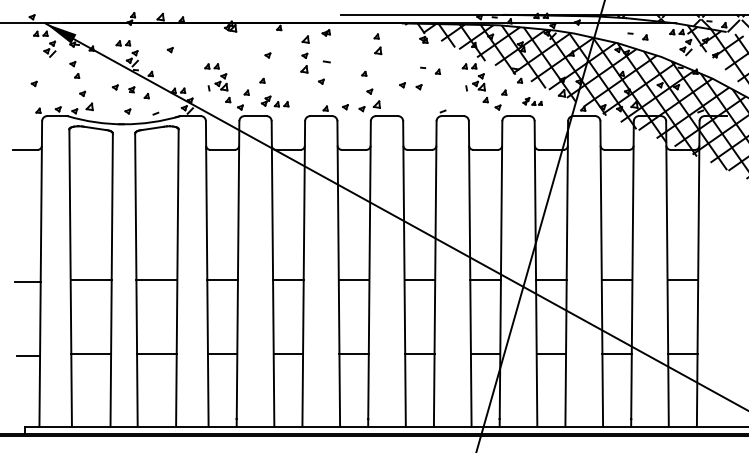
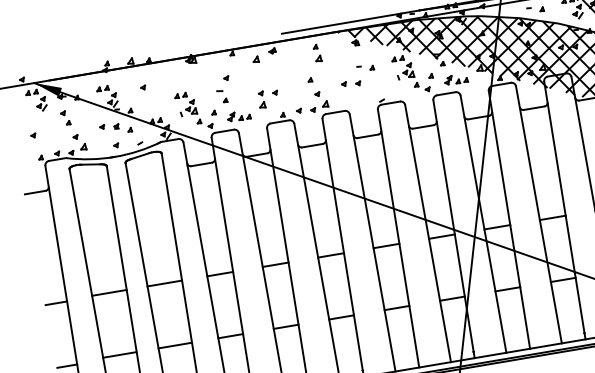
line: (326, 61) -> (219, 90), moved
part: (304, 62) -> (261, 99), moved
part: (532, 101) -> (455, 79), size x1.43

